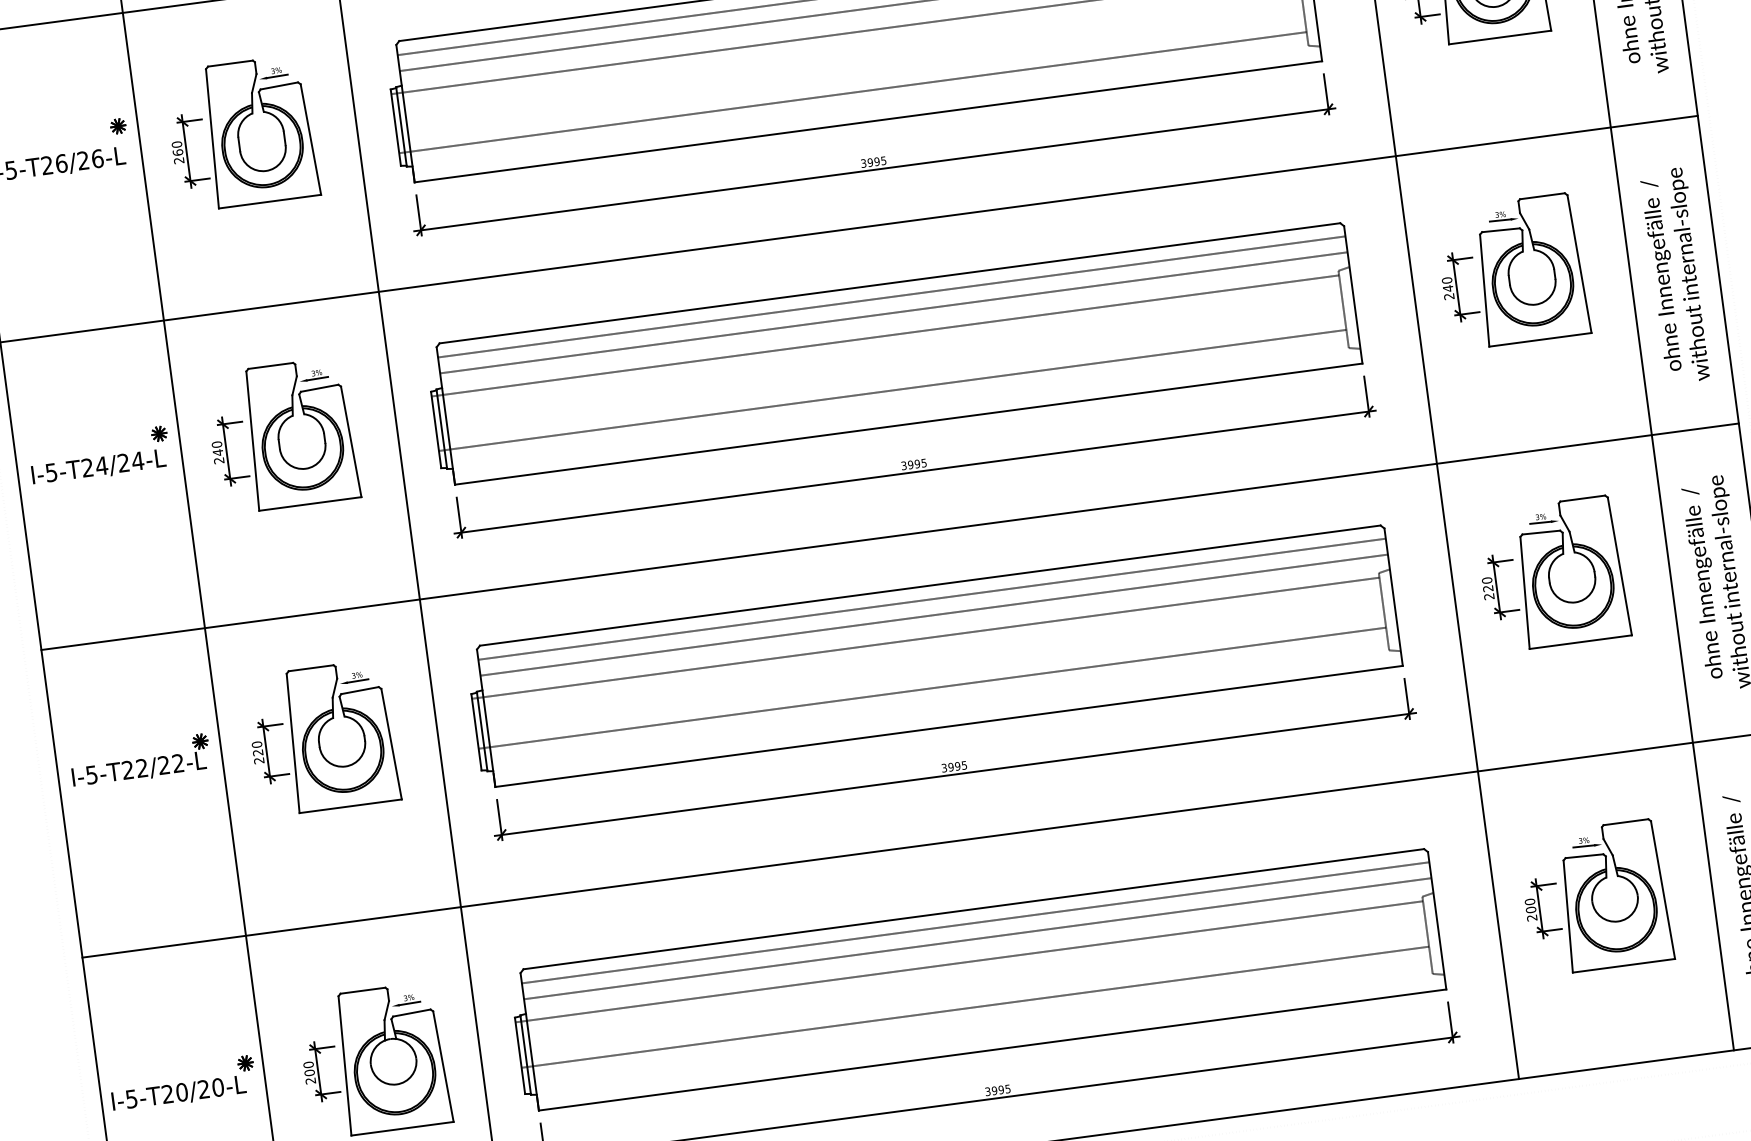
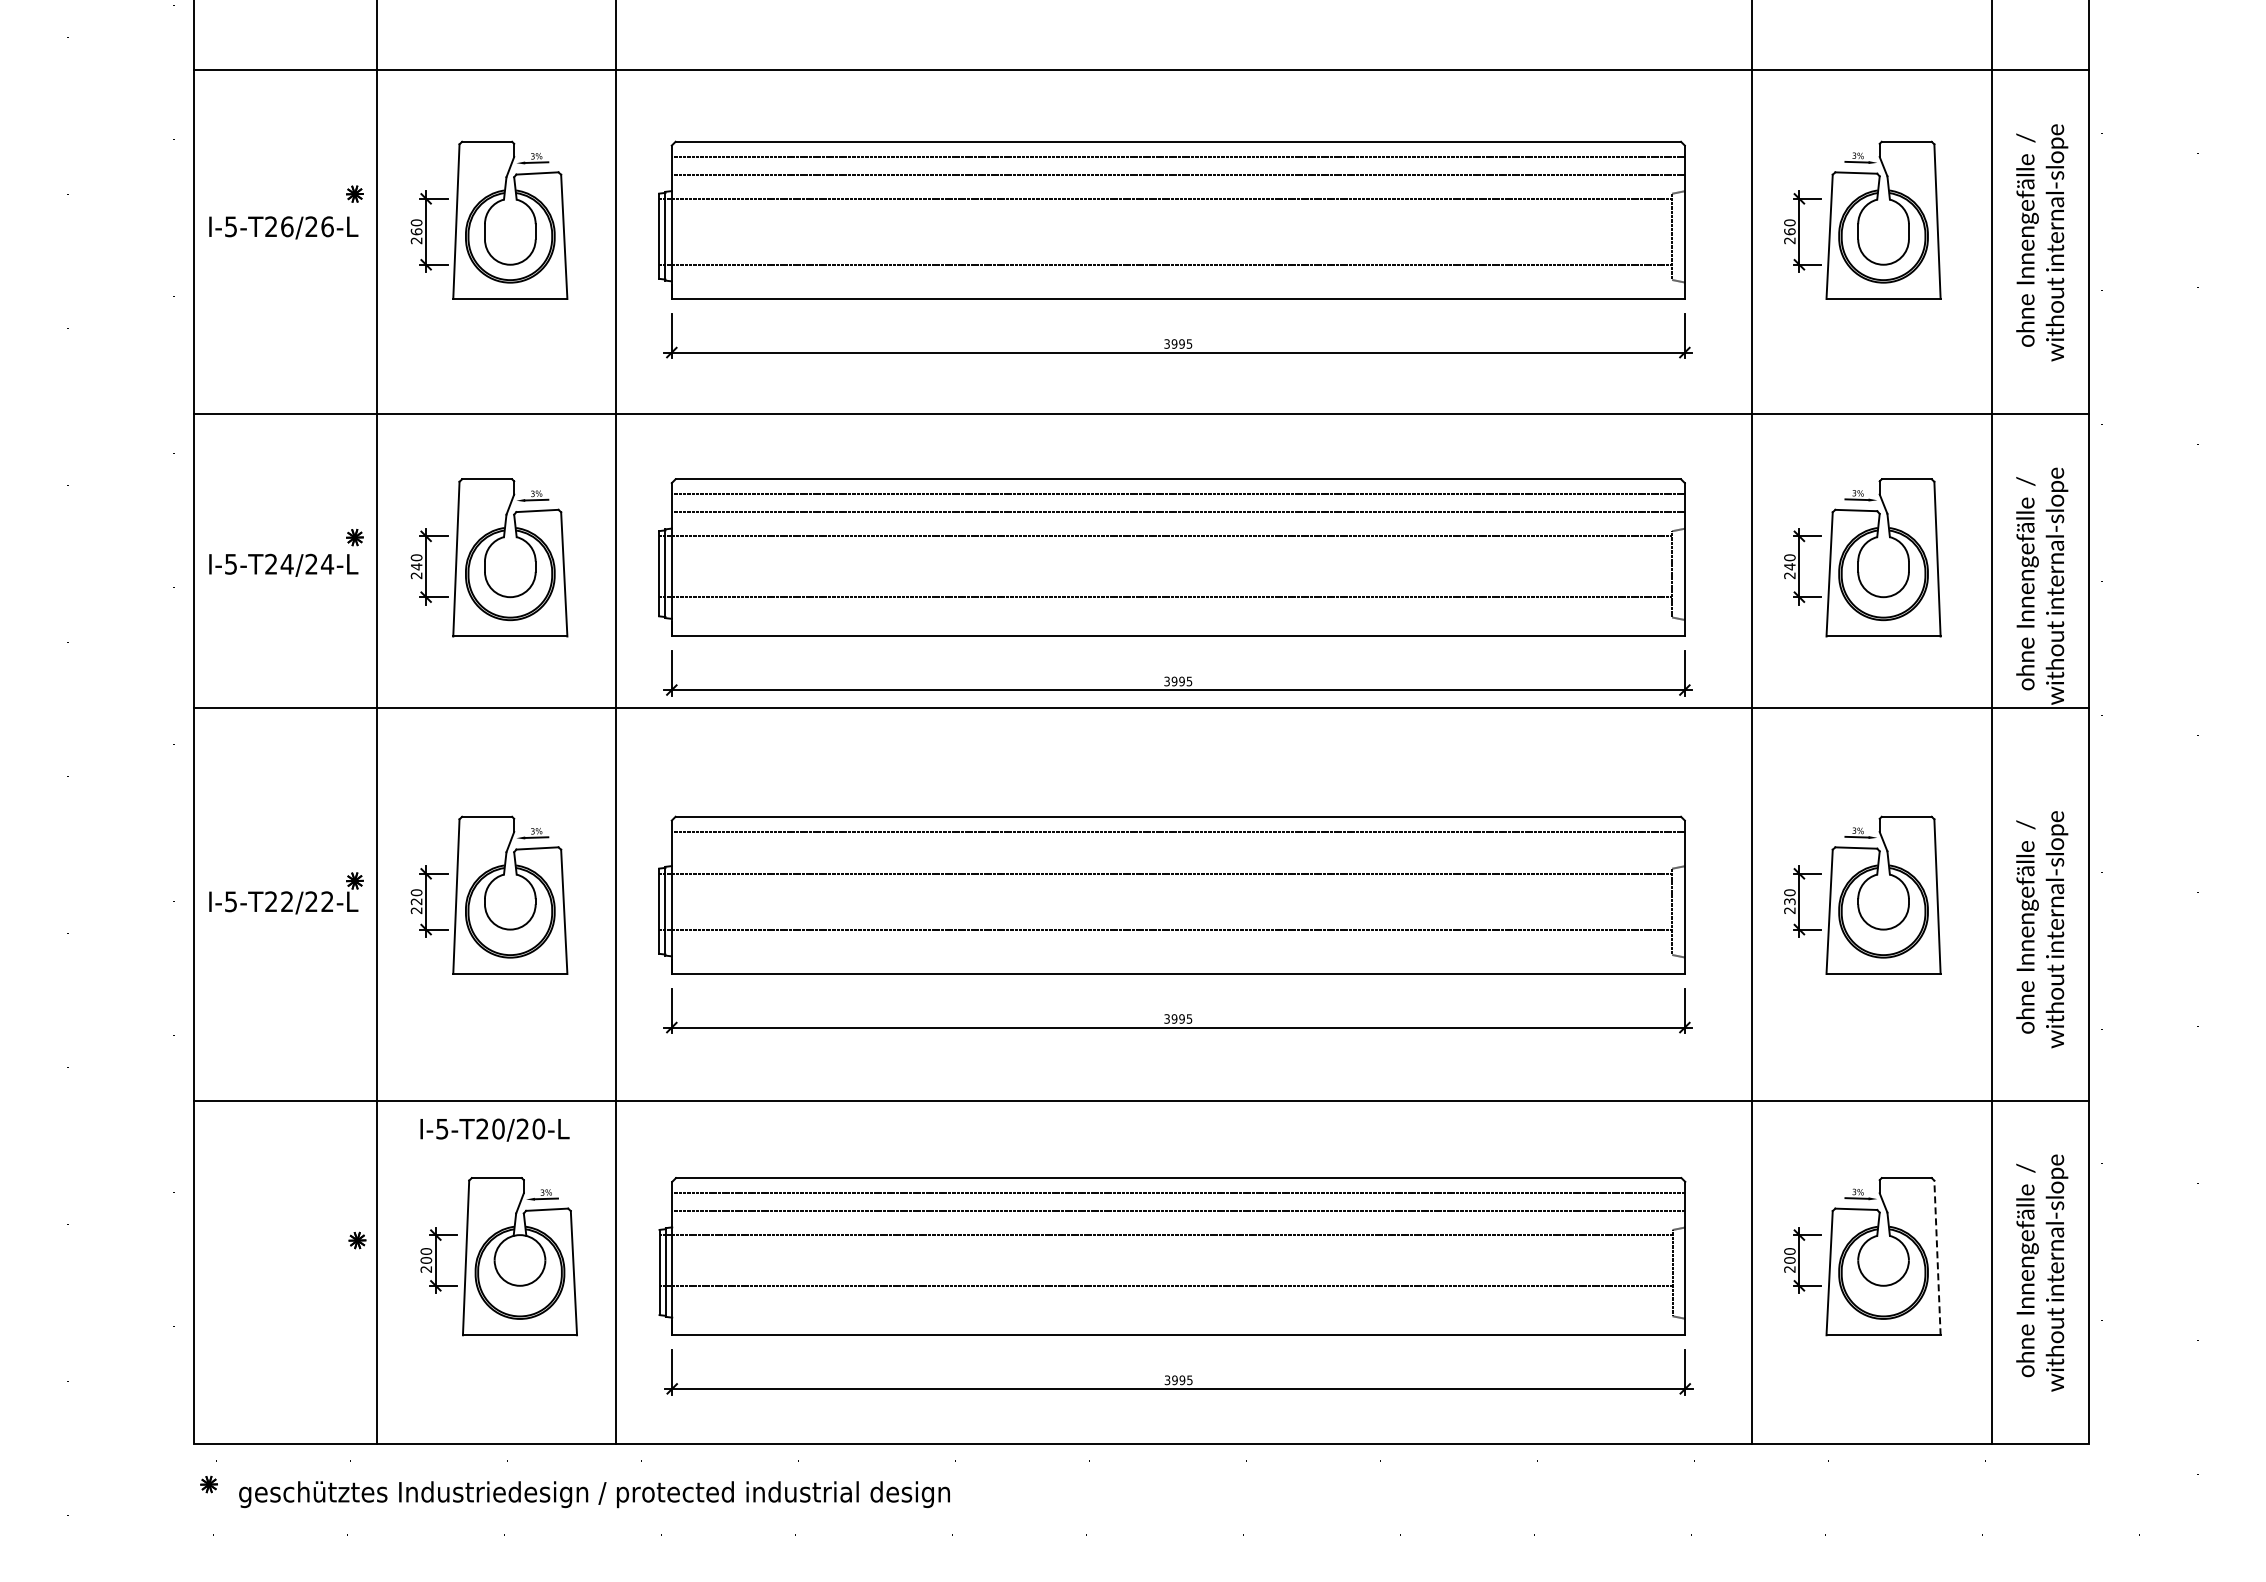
line: (889, 537) -> (1140, 708), moved
text: (1488, 588) -> (1790, 901), 220 -> 230
line: (933, 615) -> (1177, 849), removed
line: (1662, 889) -> (1937, 1257), solid -> dashed
text: (178, 1093) -> (494, 1129), moved

